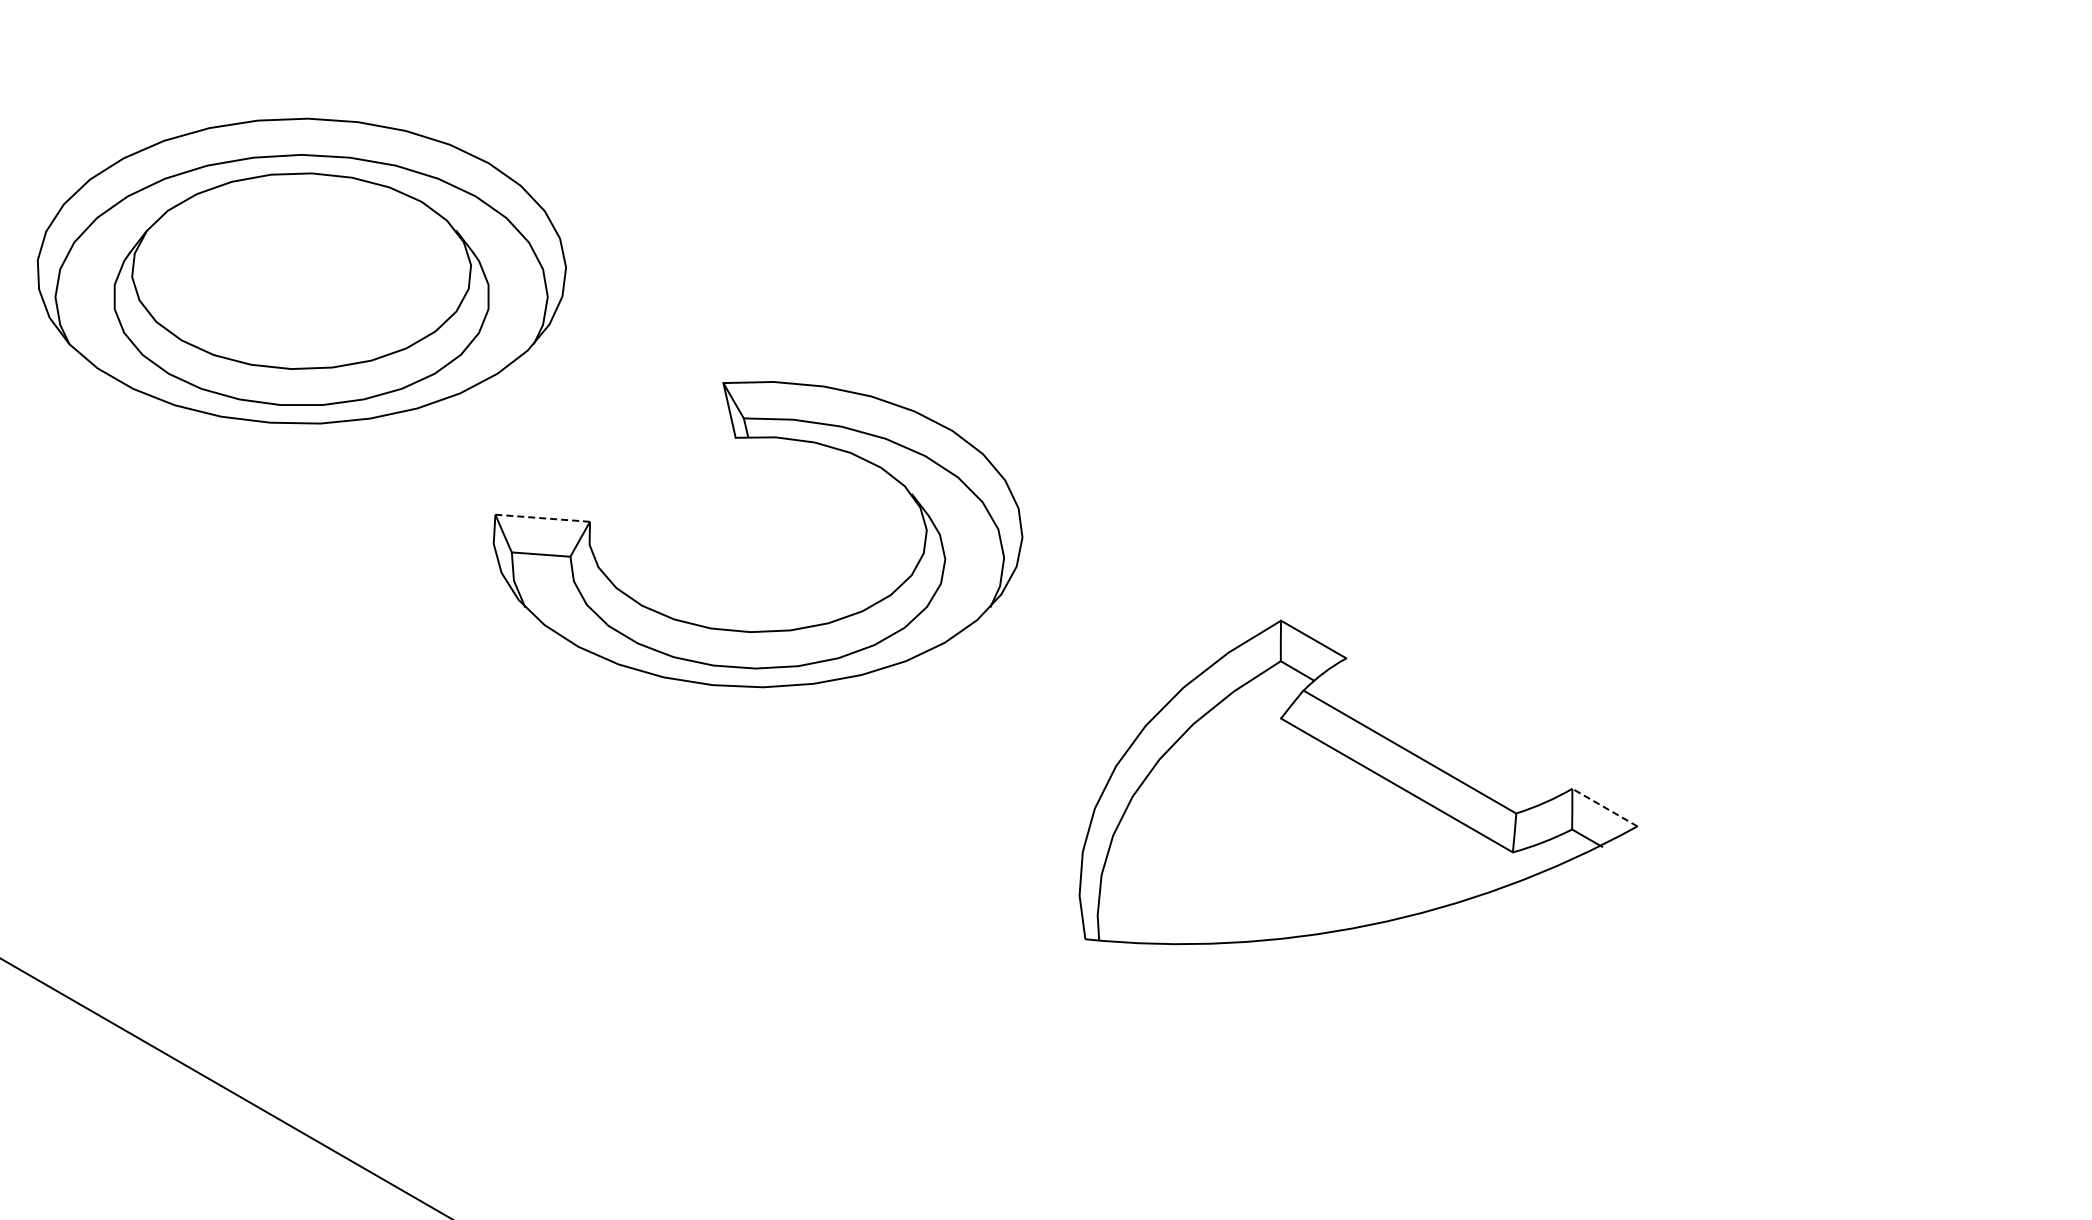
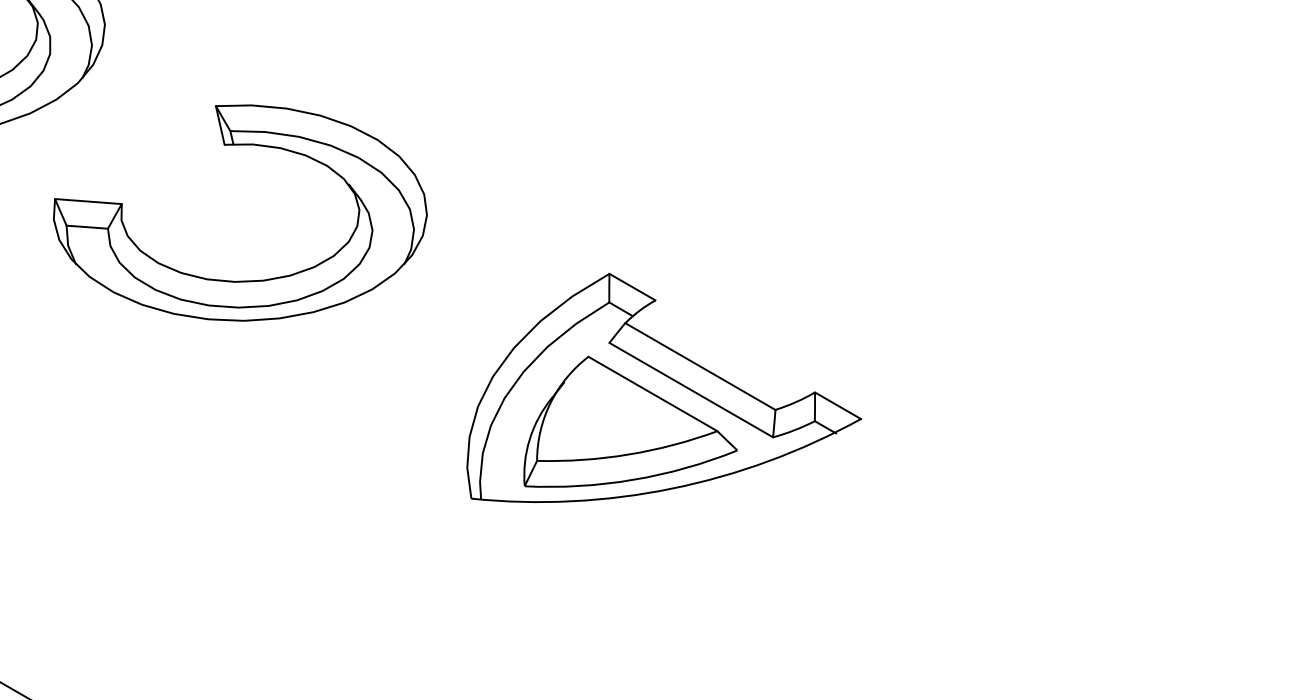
line: (542, 518) -> (88, 201), dashed -> solid
line: (1605, 807) -> (838, 405), dashed -> solid
part: (1310, 830) -> (630, 421), added

